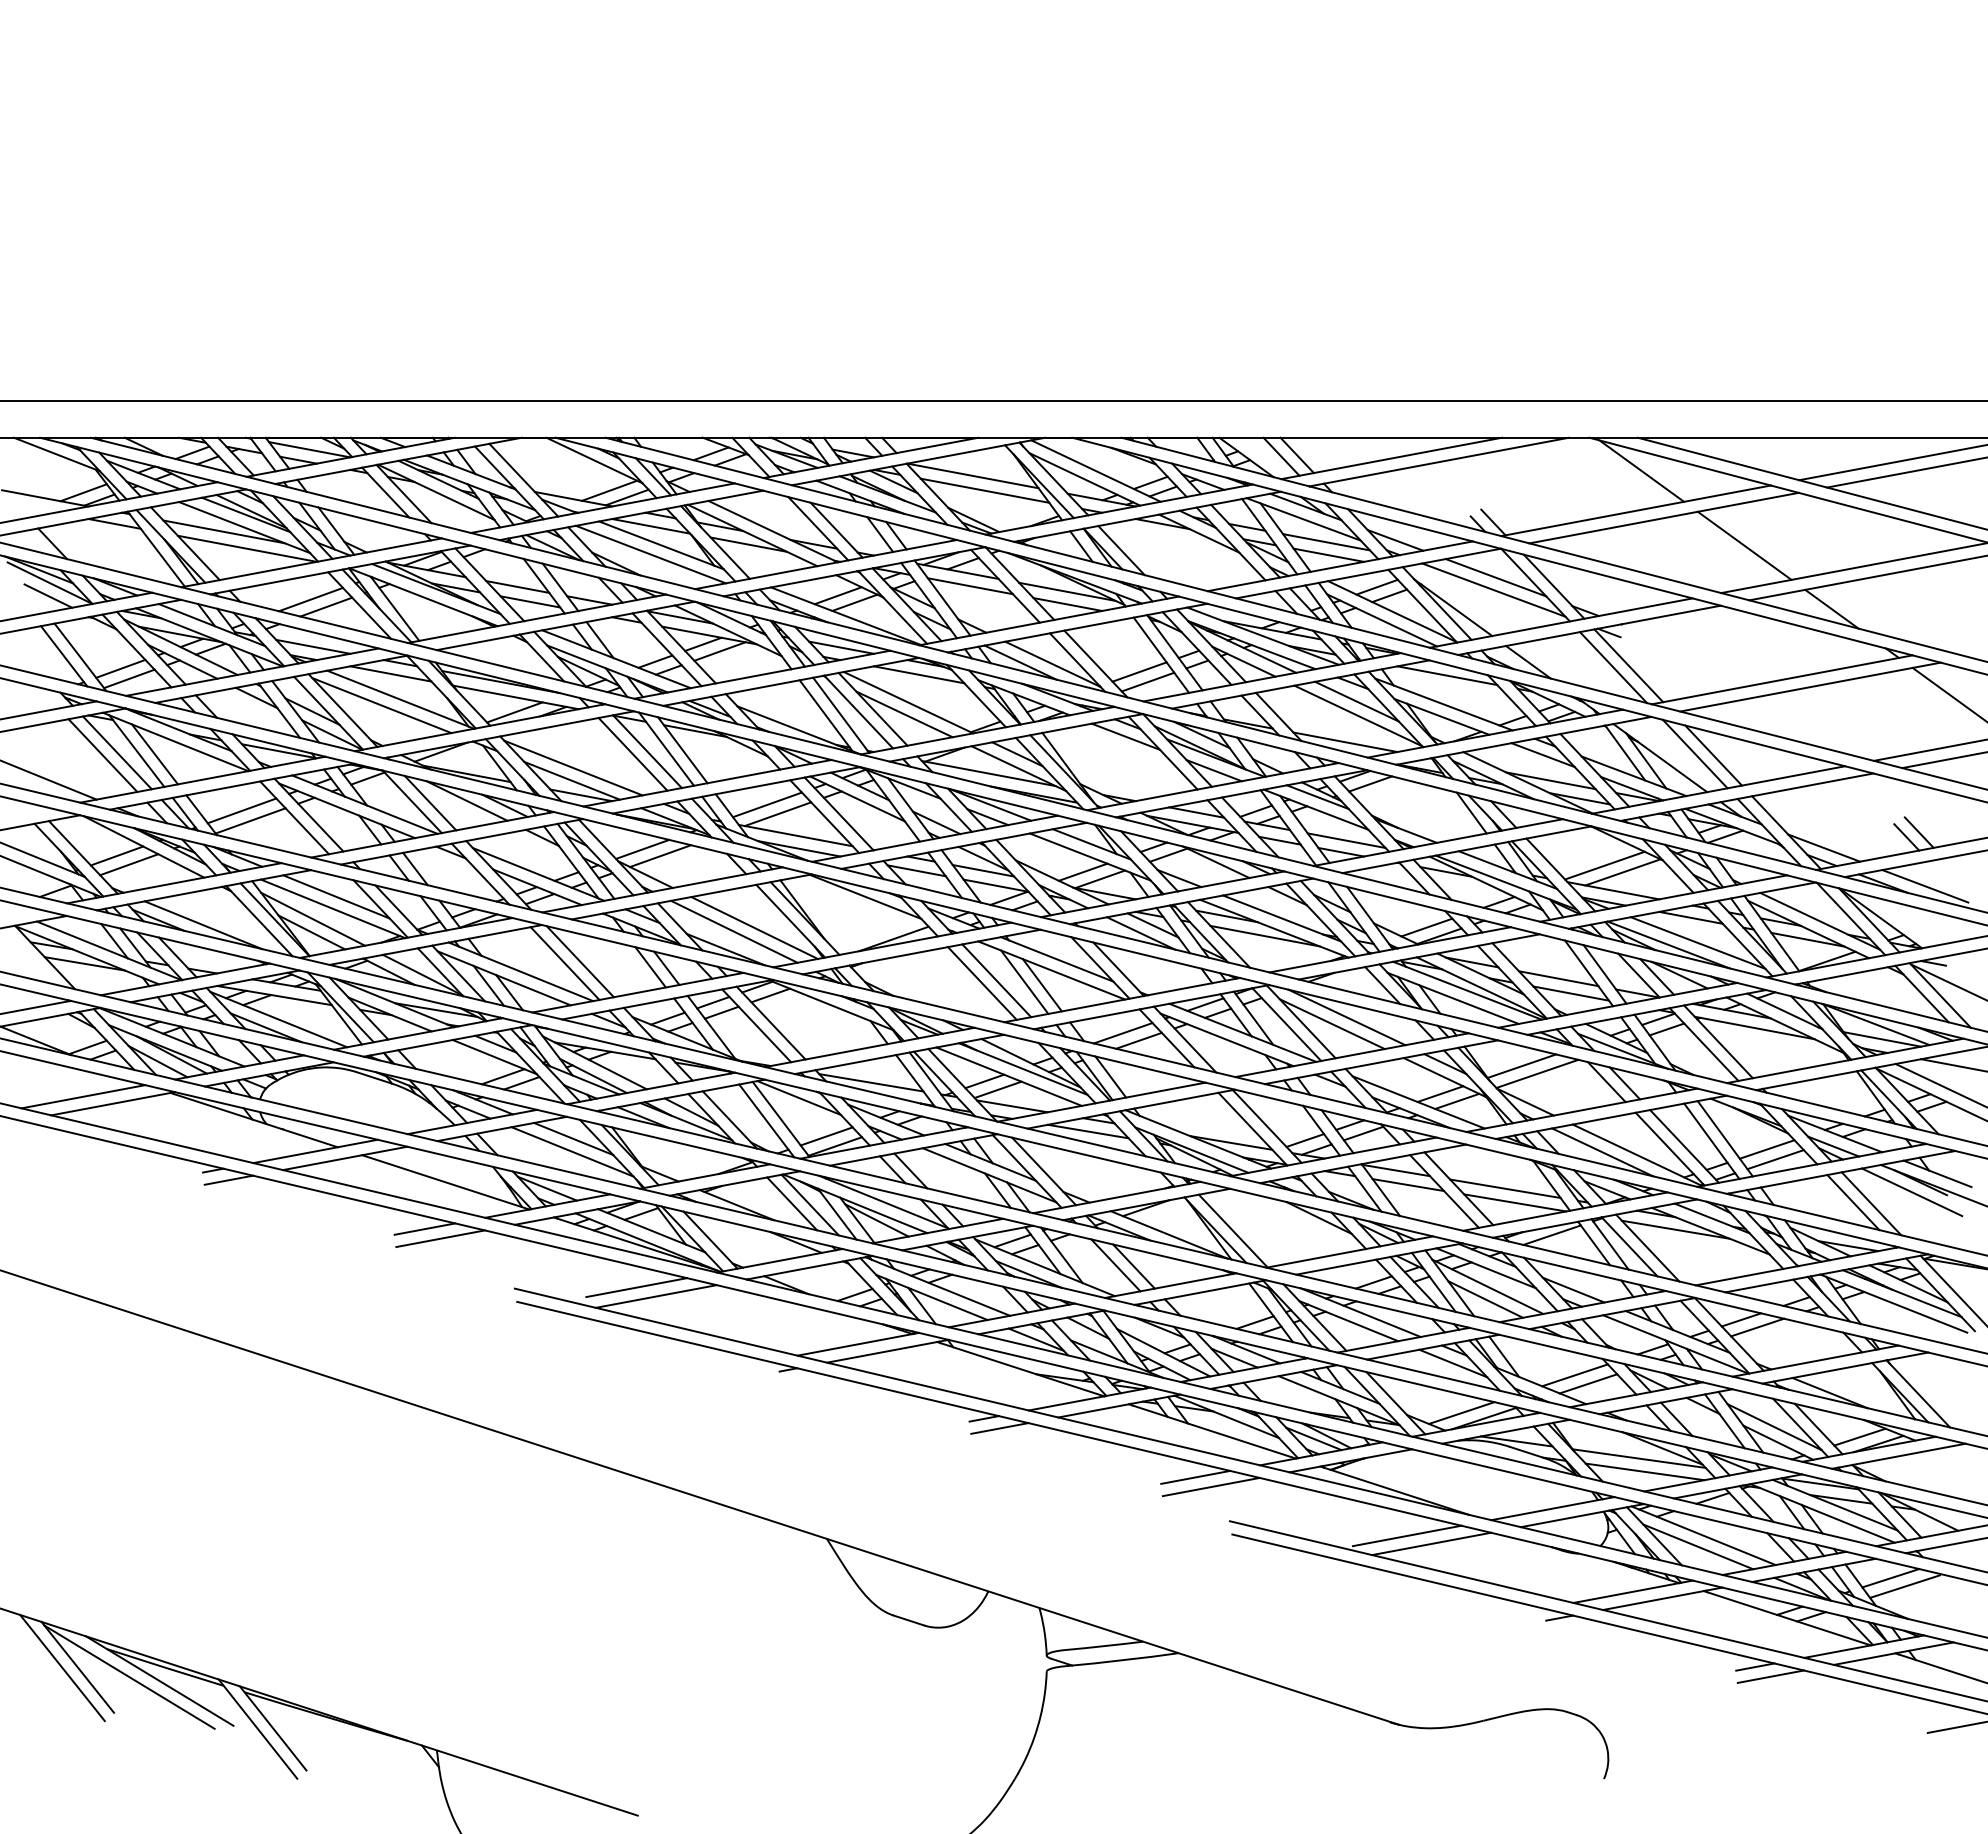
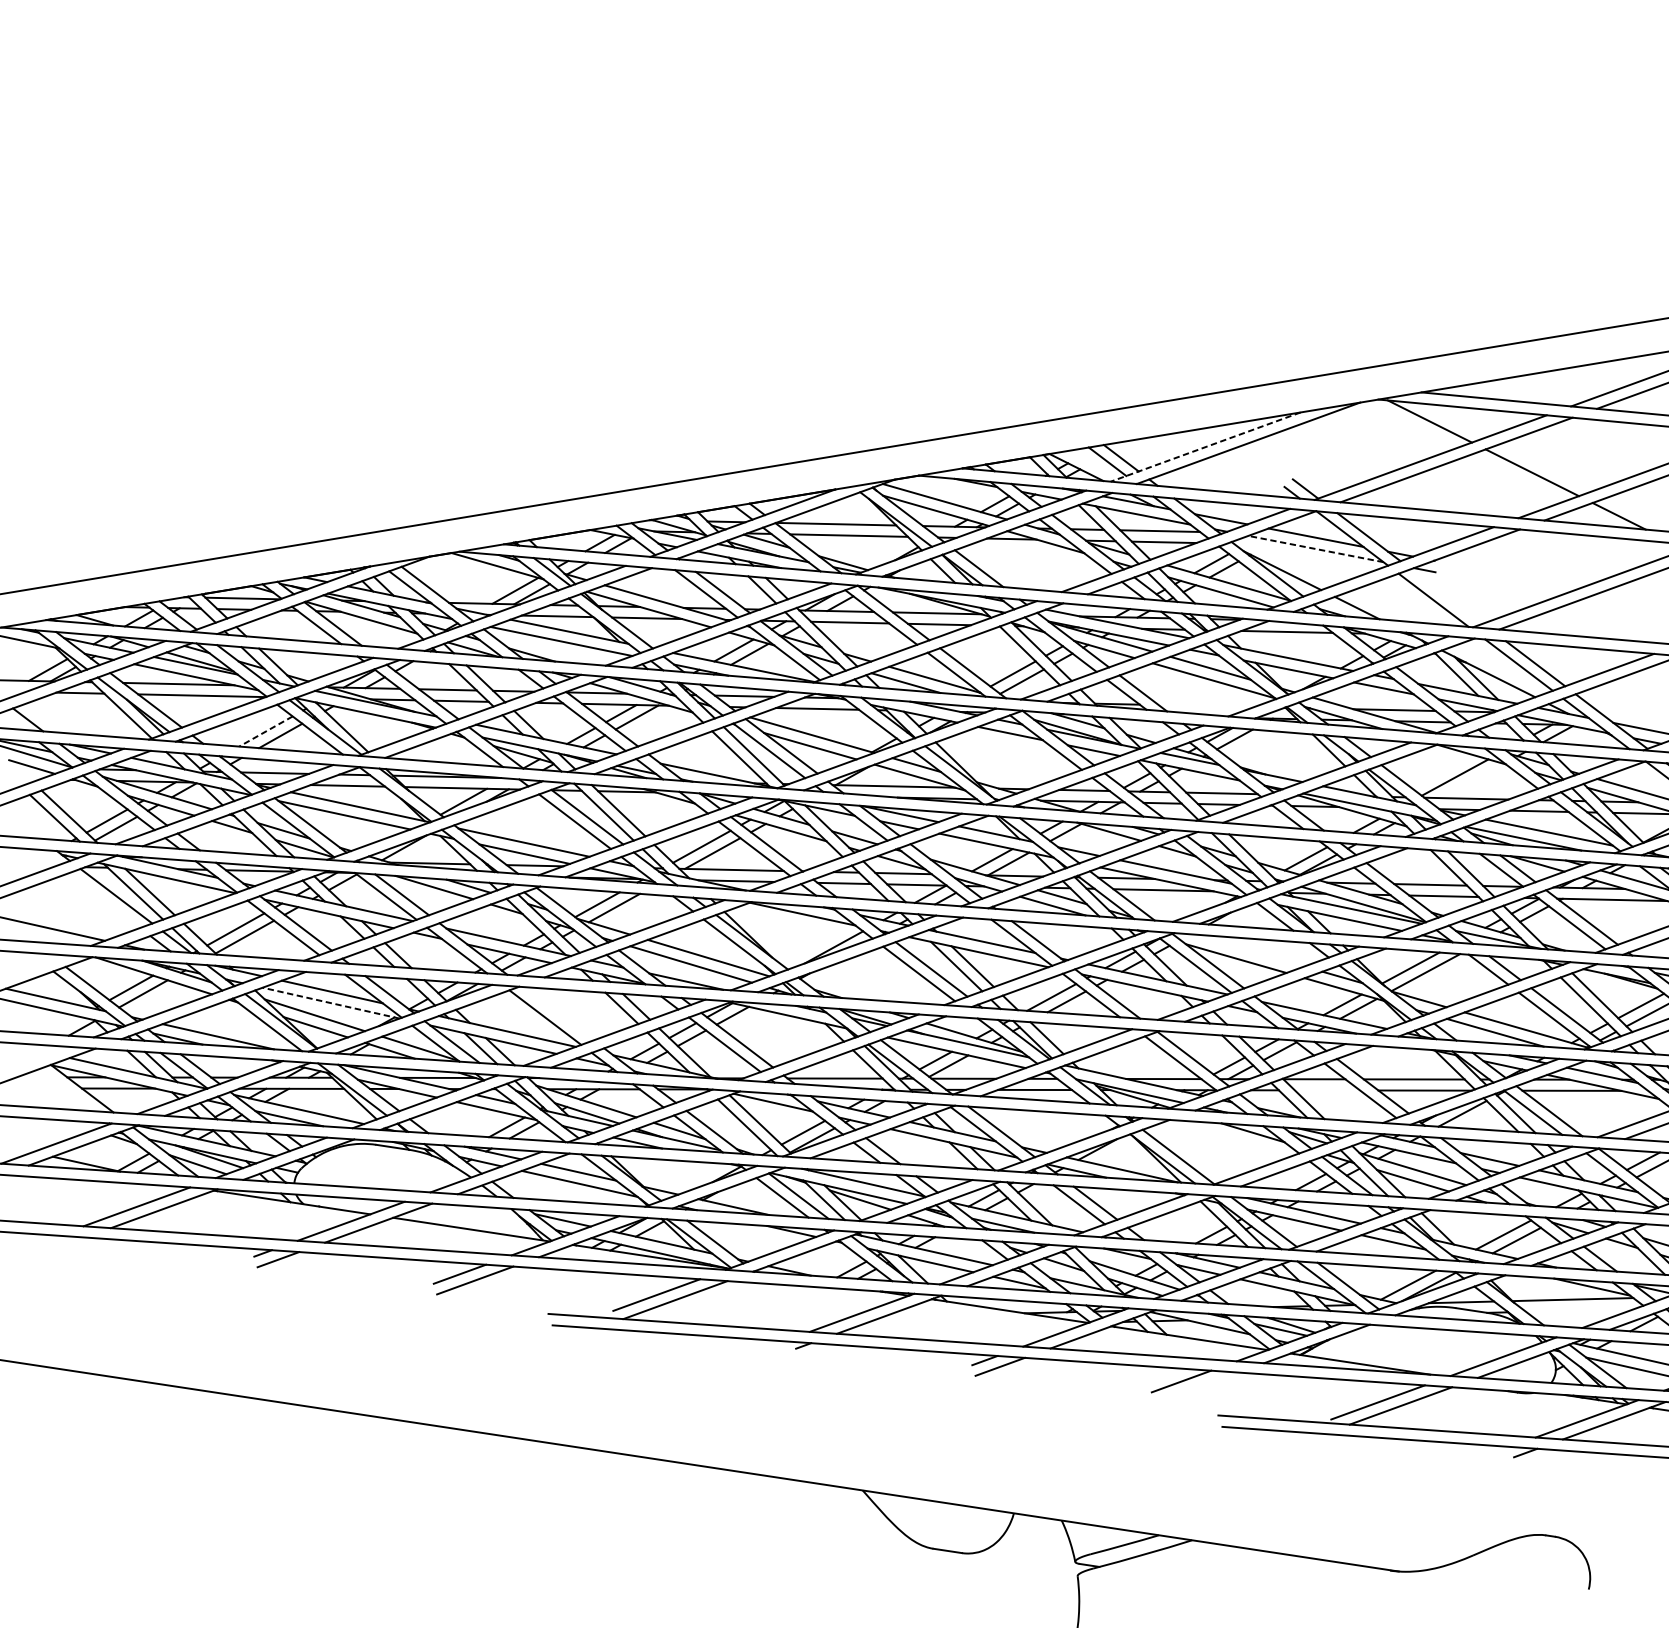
line: (1391, 458) -> (1205, 447), solid -> dashed
line: (1493, 589) -> (1315, 548), solid -> dashed
line: (310, 599) -> (265, 731), solid -> dashed
line: (1628, 665) -> (1446, 596), removed
line: (1345, 742) -> (1206, 706), removed
line: (102, 755) -> (103, 900), removed
line: (1622, 872) -> (1471, 781), removed
line: (333, 908) -> (331, 1002), solid -> dashed
line: (579, 961) -> (557, 1013), removed
line: (1346, 1017) -> (1247, 950), removed
line: (1408, 1185) -> (1327, 1090), removed
line: (1644, 1471) -> (1579, 1310), removed
line: (1210, 1486) -> (1195, 1387), removed

